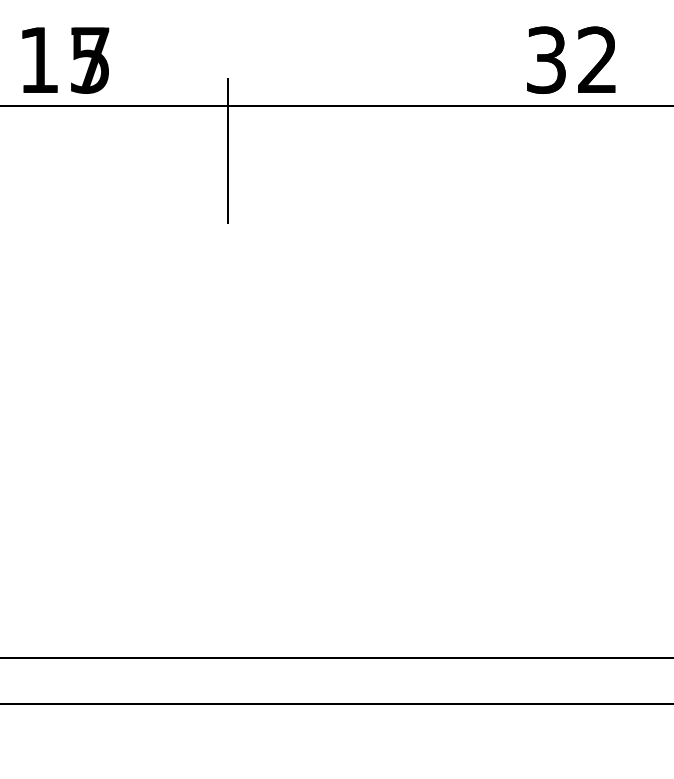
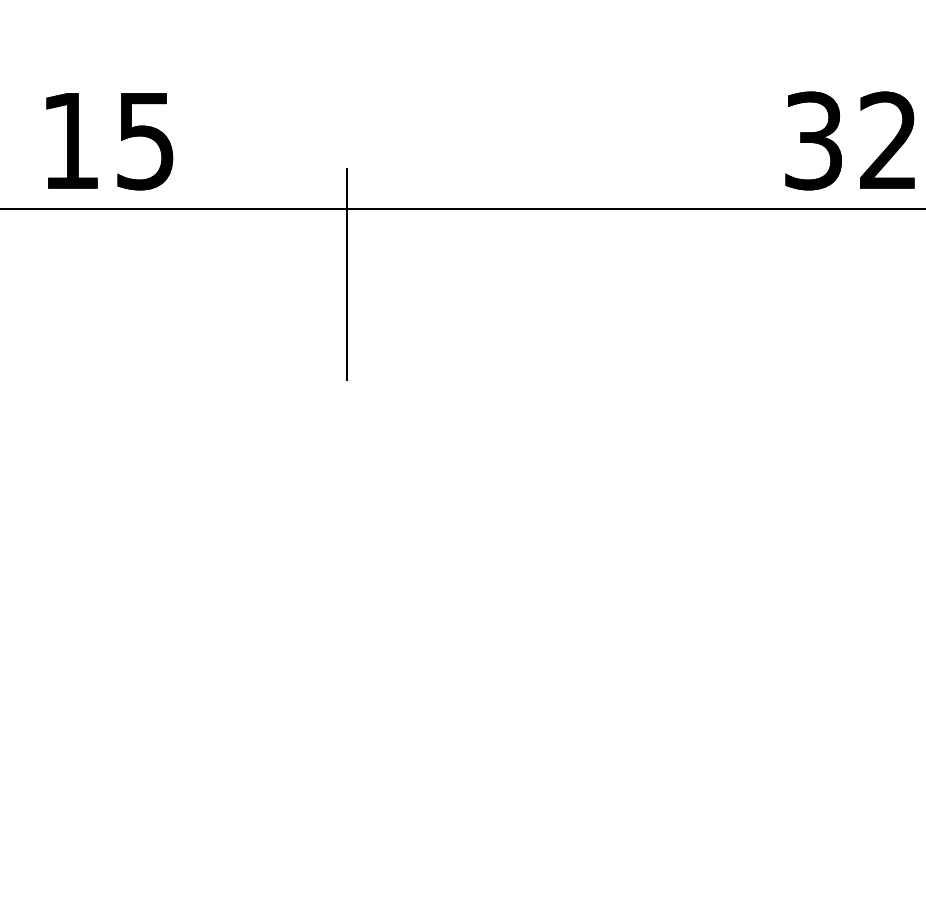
text: (90, 60) -> (145, 141), 17 -> 15

